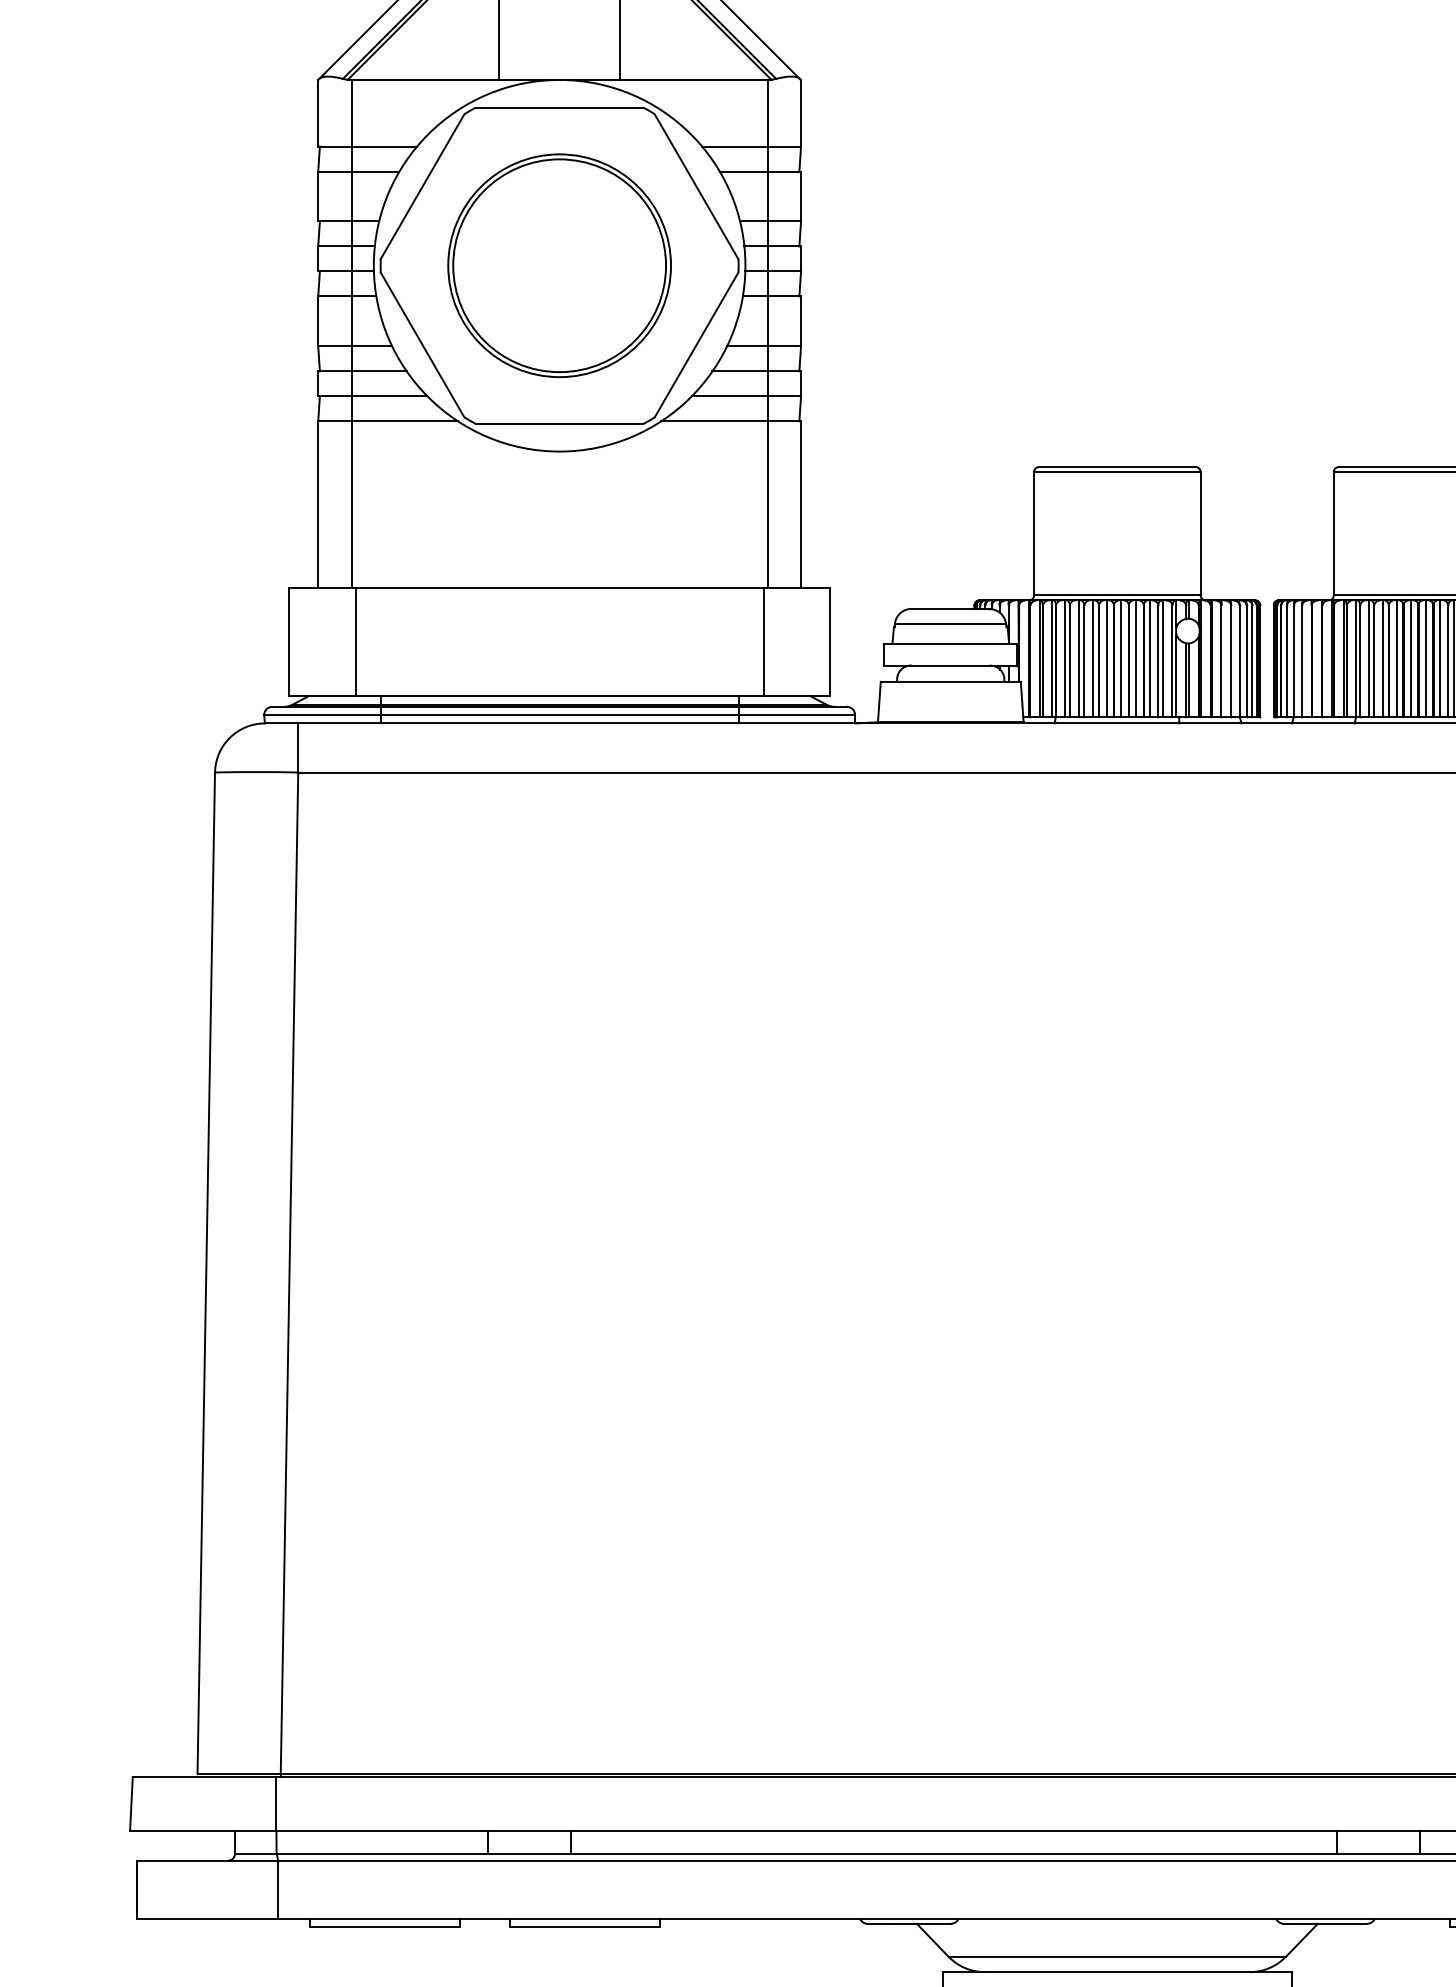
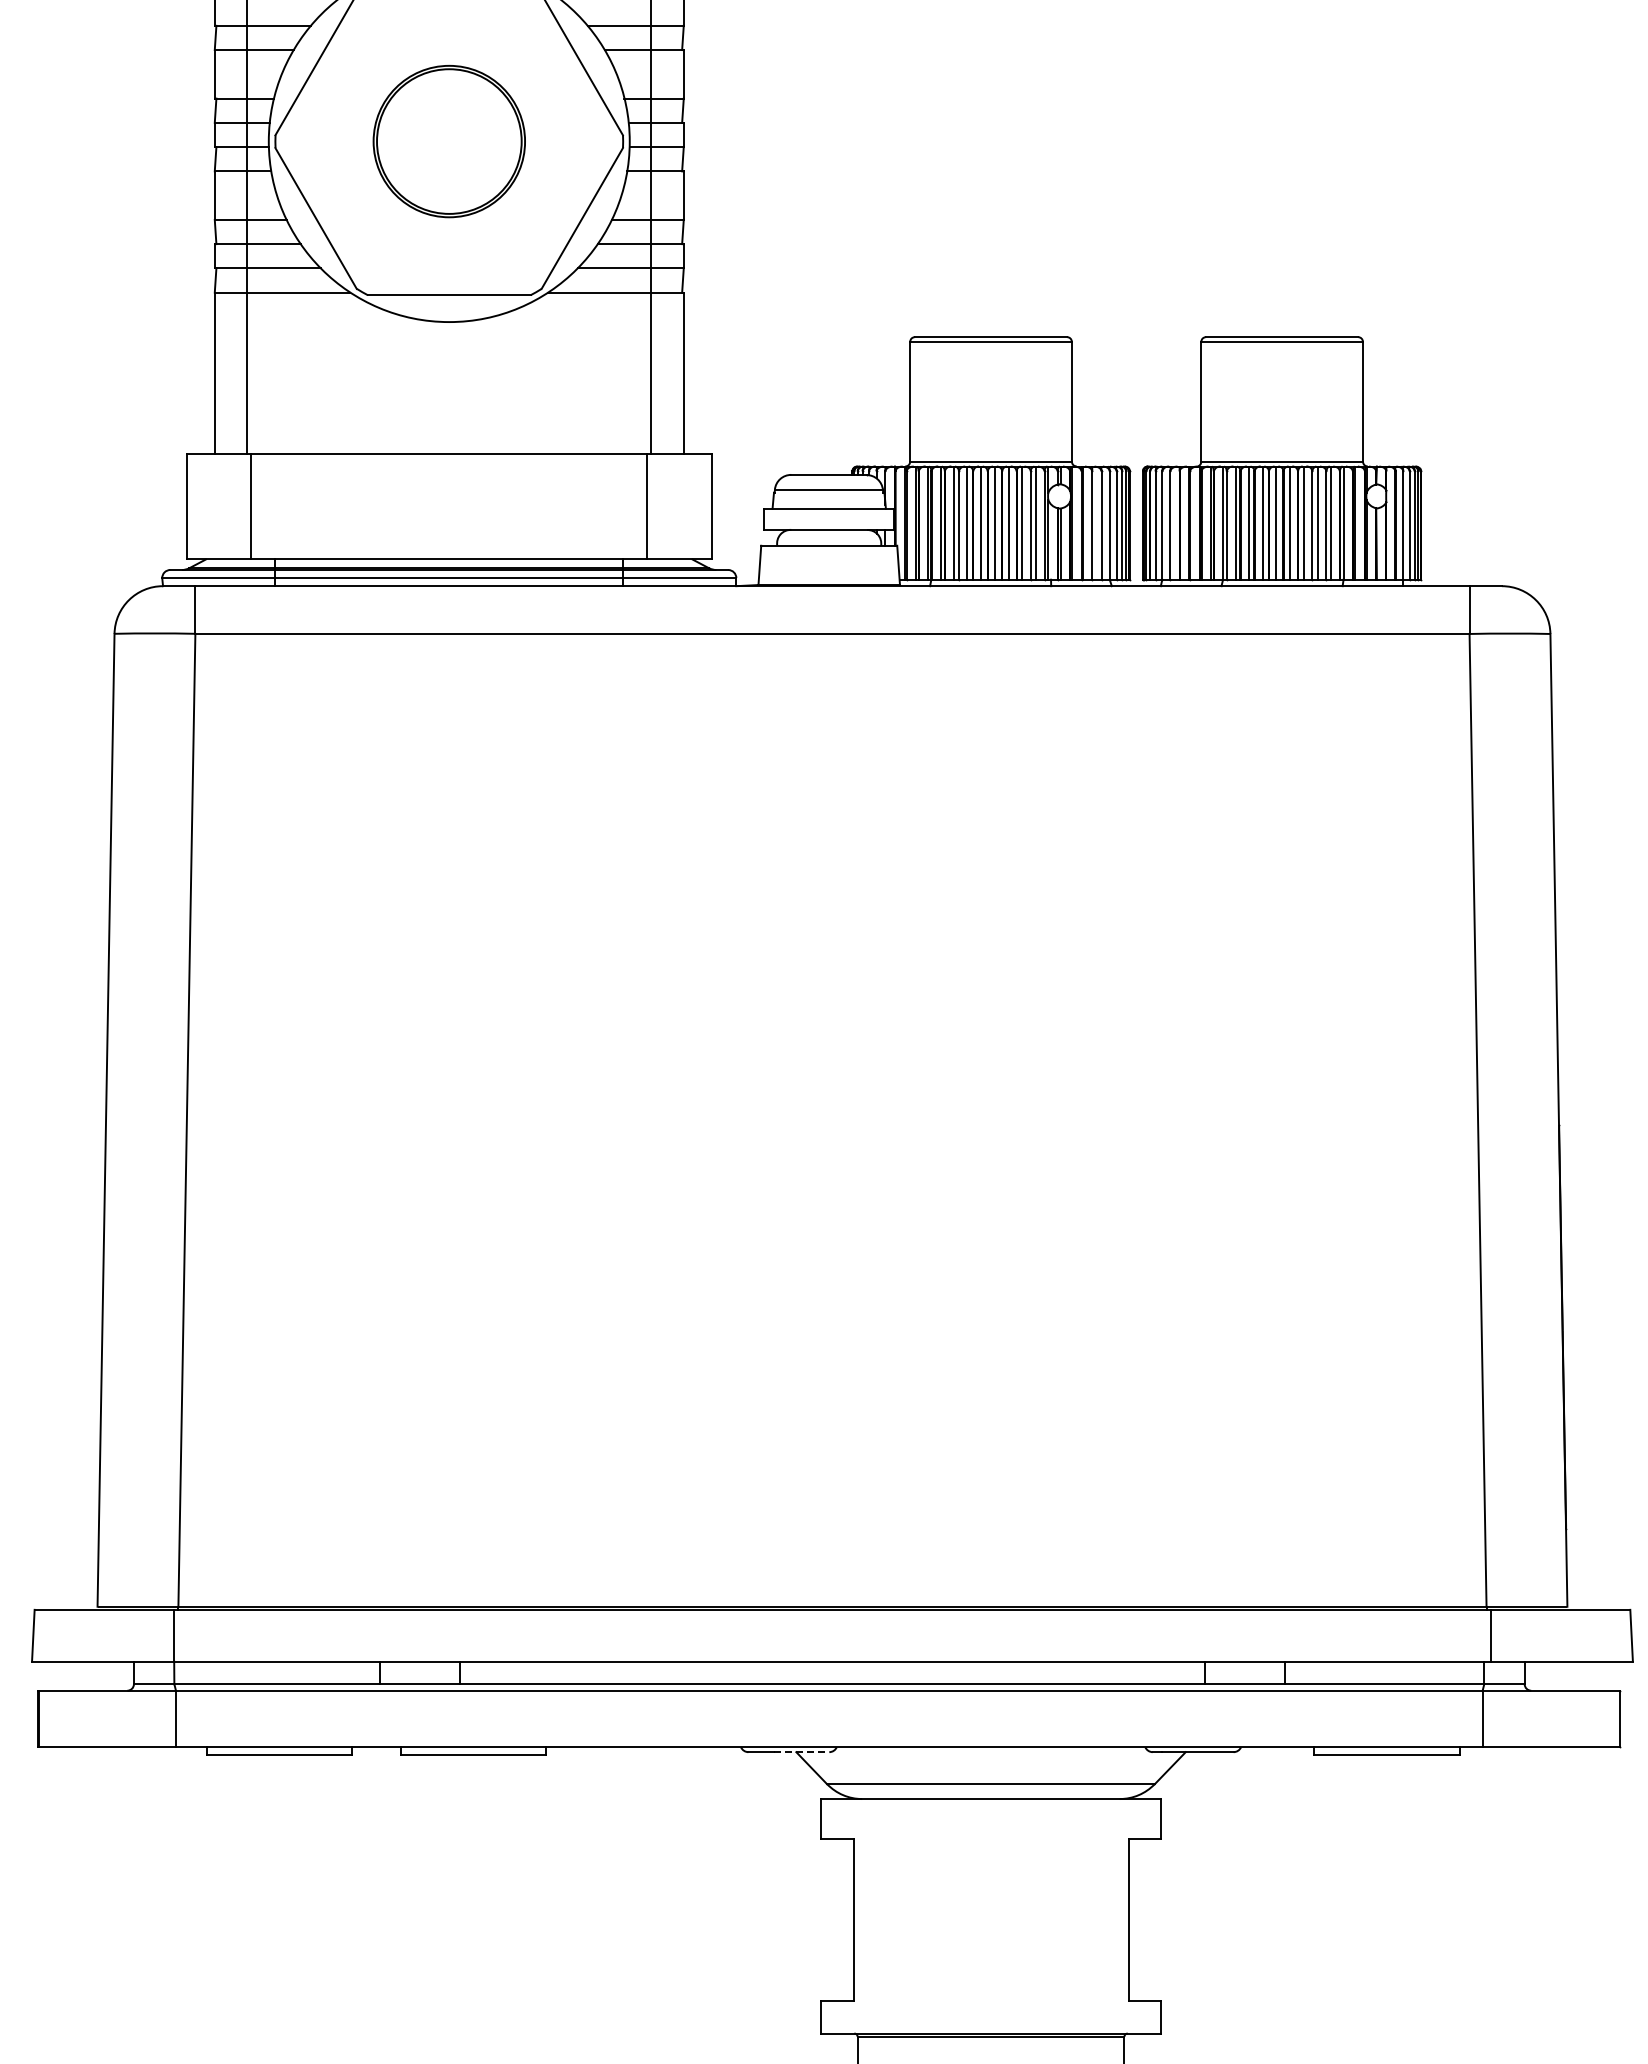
part: (559, 265) -> (449, 141), size x0.7
line: (922, 1924) -> (801, 1752), solid -> dashed

